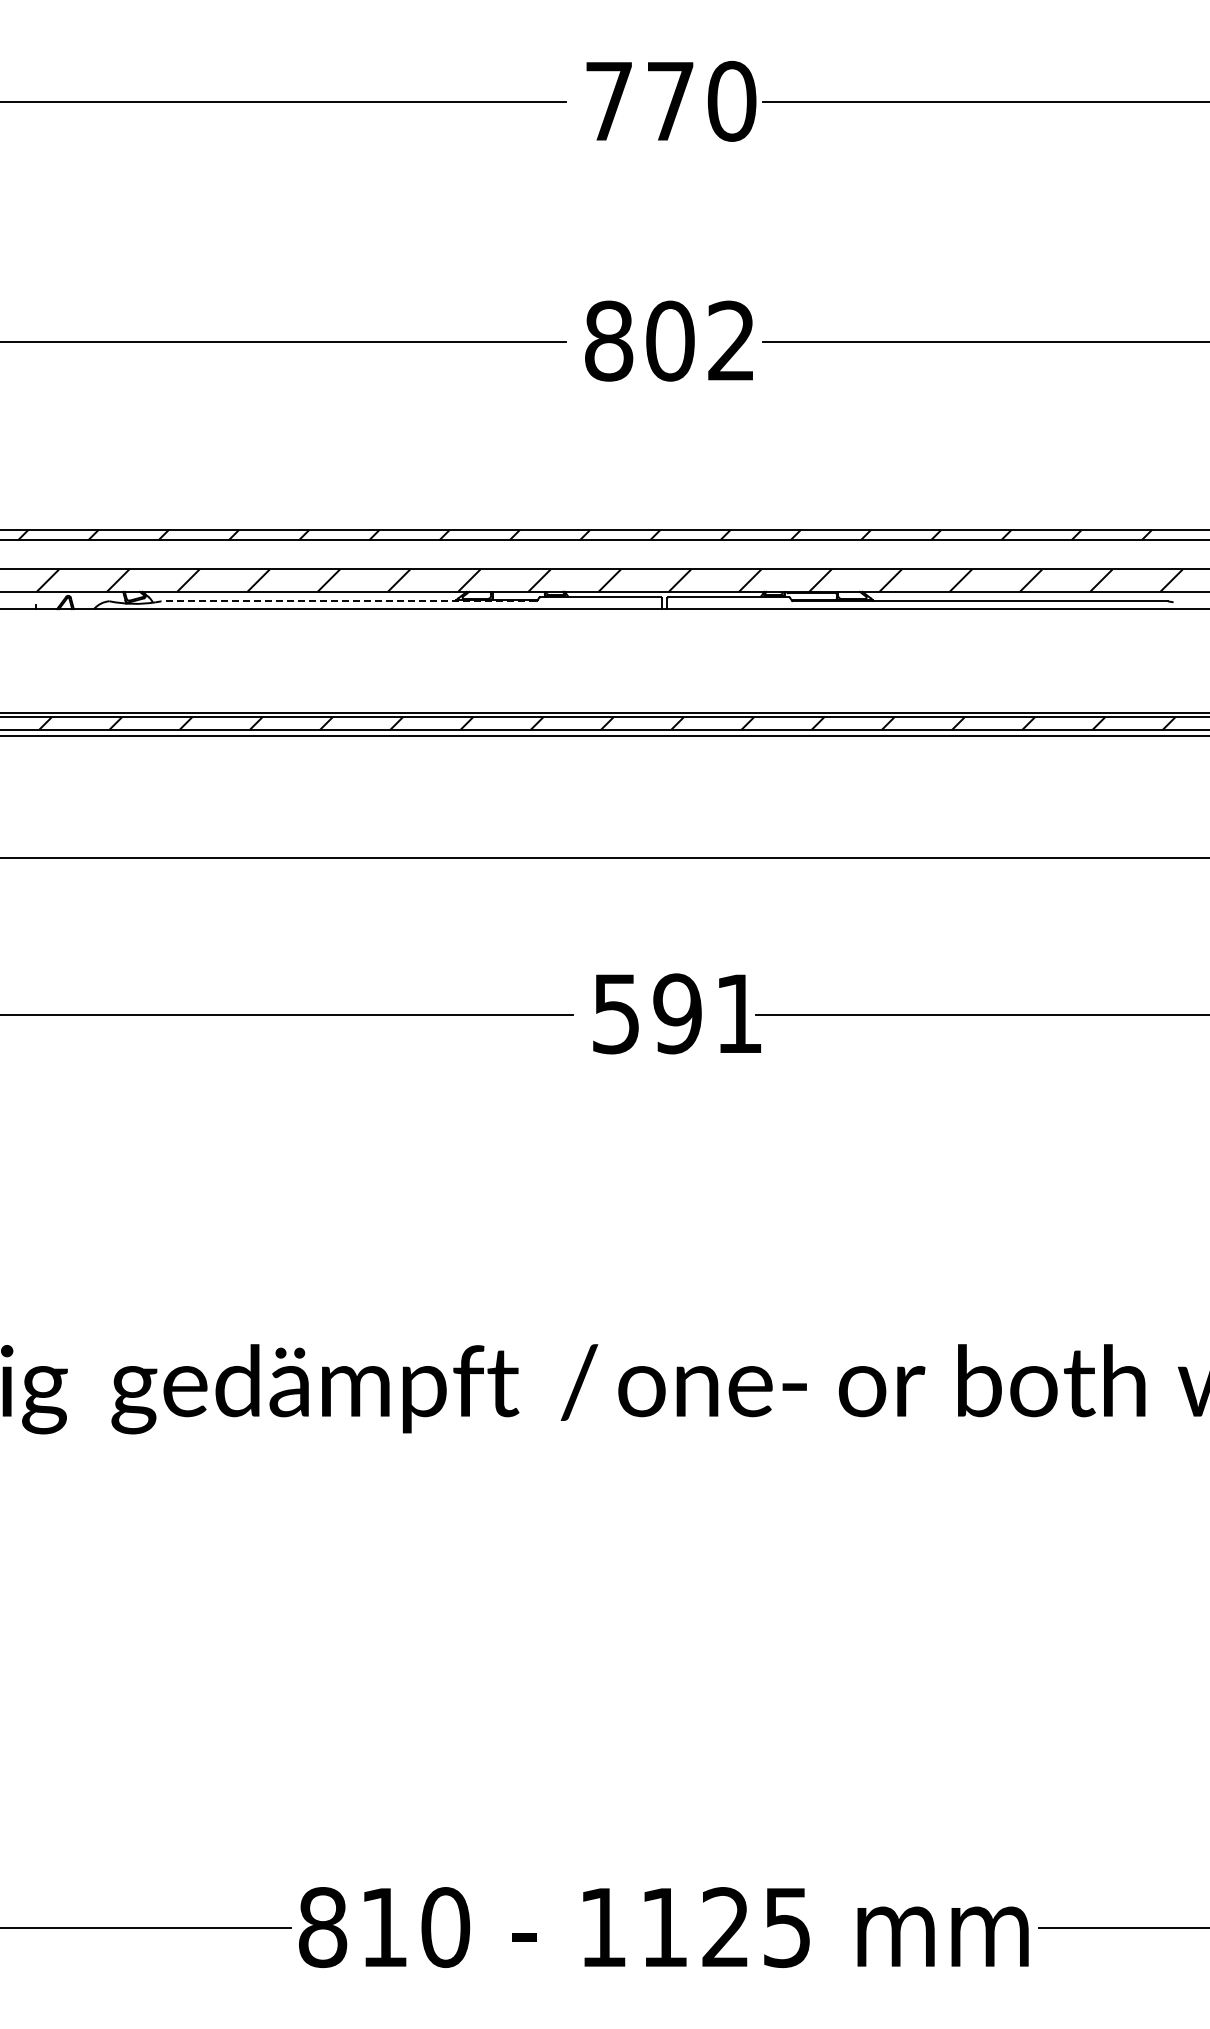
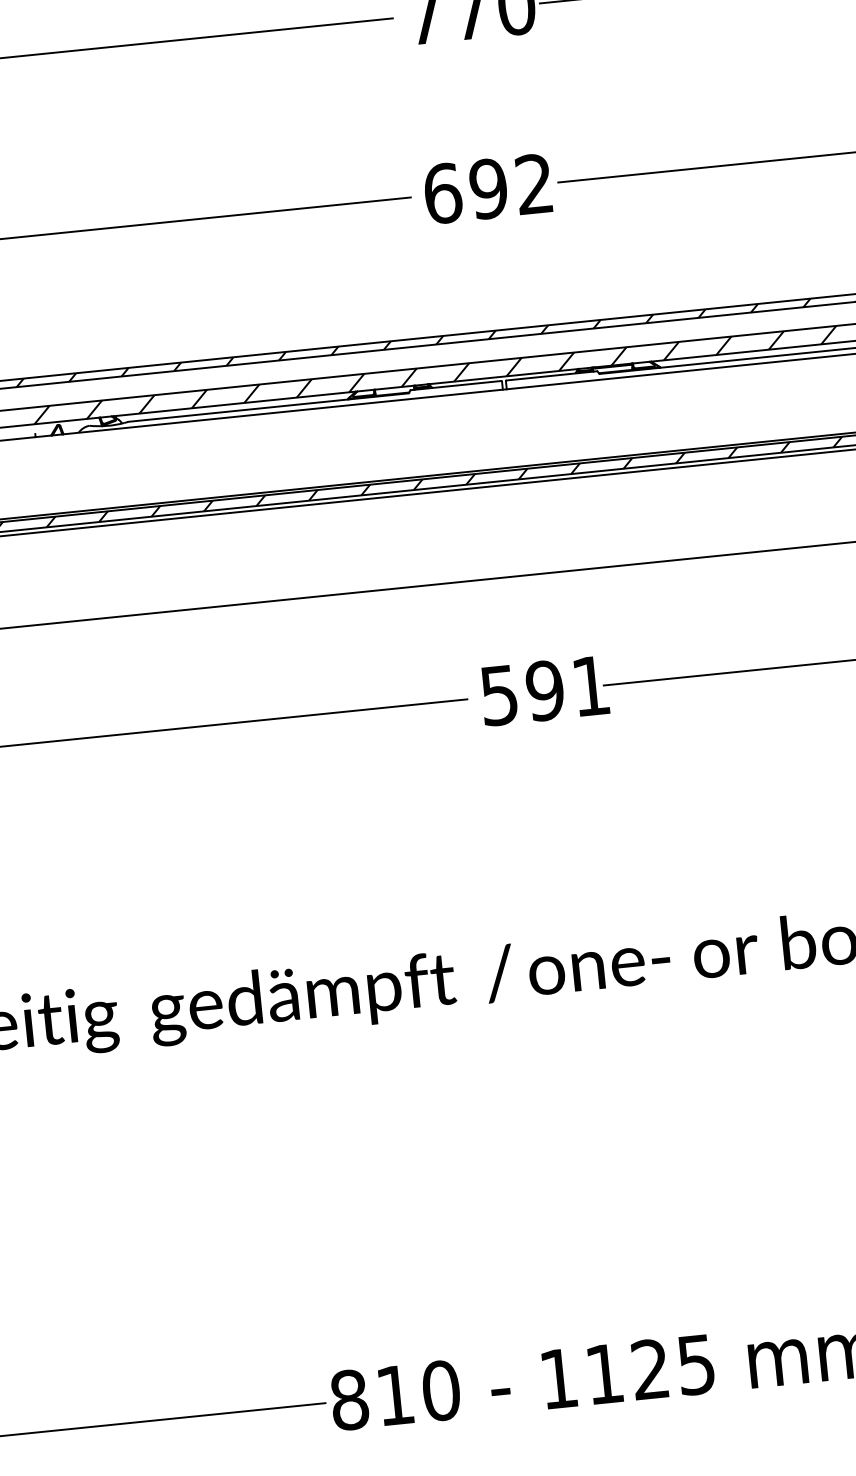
text: (639, 340) -> (465, 190), 802 -> 692
line: (348, 601) -> (268, 407), dashed -> solid

